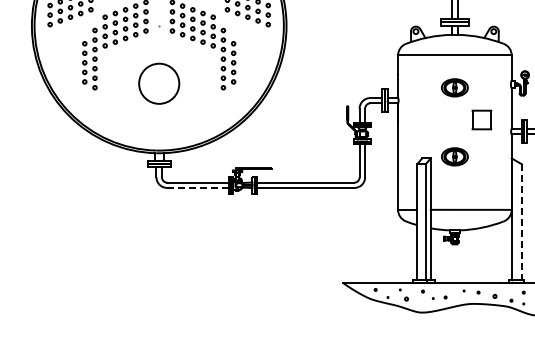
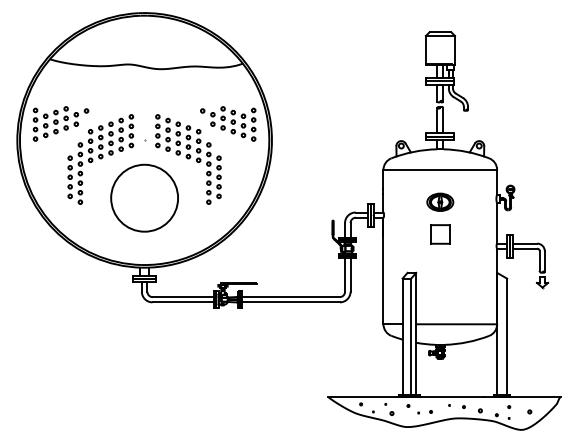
circle: (159, 83) -> (144, 197), size x1.67
part: (482, 120) -> (440, 234), moved
part: (455, 156) -> (440, 270), removed
line: (198, 188) -> (183, 302), dashed -> solid
line: (522, 222) -> (507, 336), dashed -> solid

